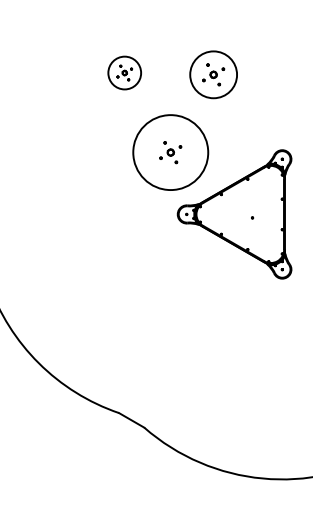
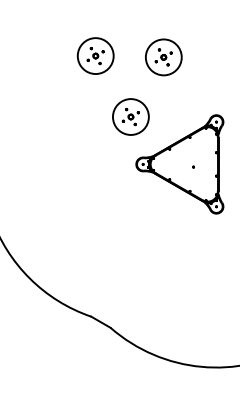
part: (124, 72) -> (95, 55), size x1.43
circle: (170, 151) -> (130, 116), size x0.62

